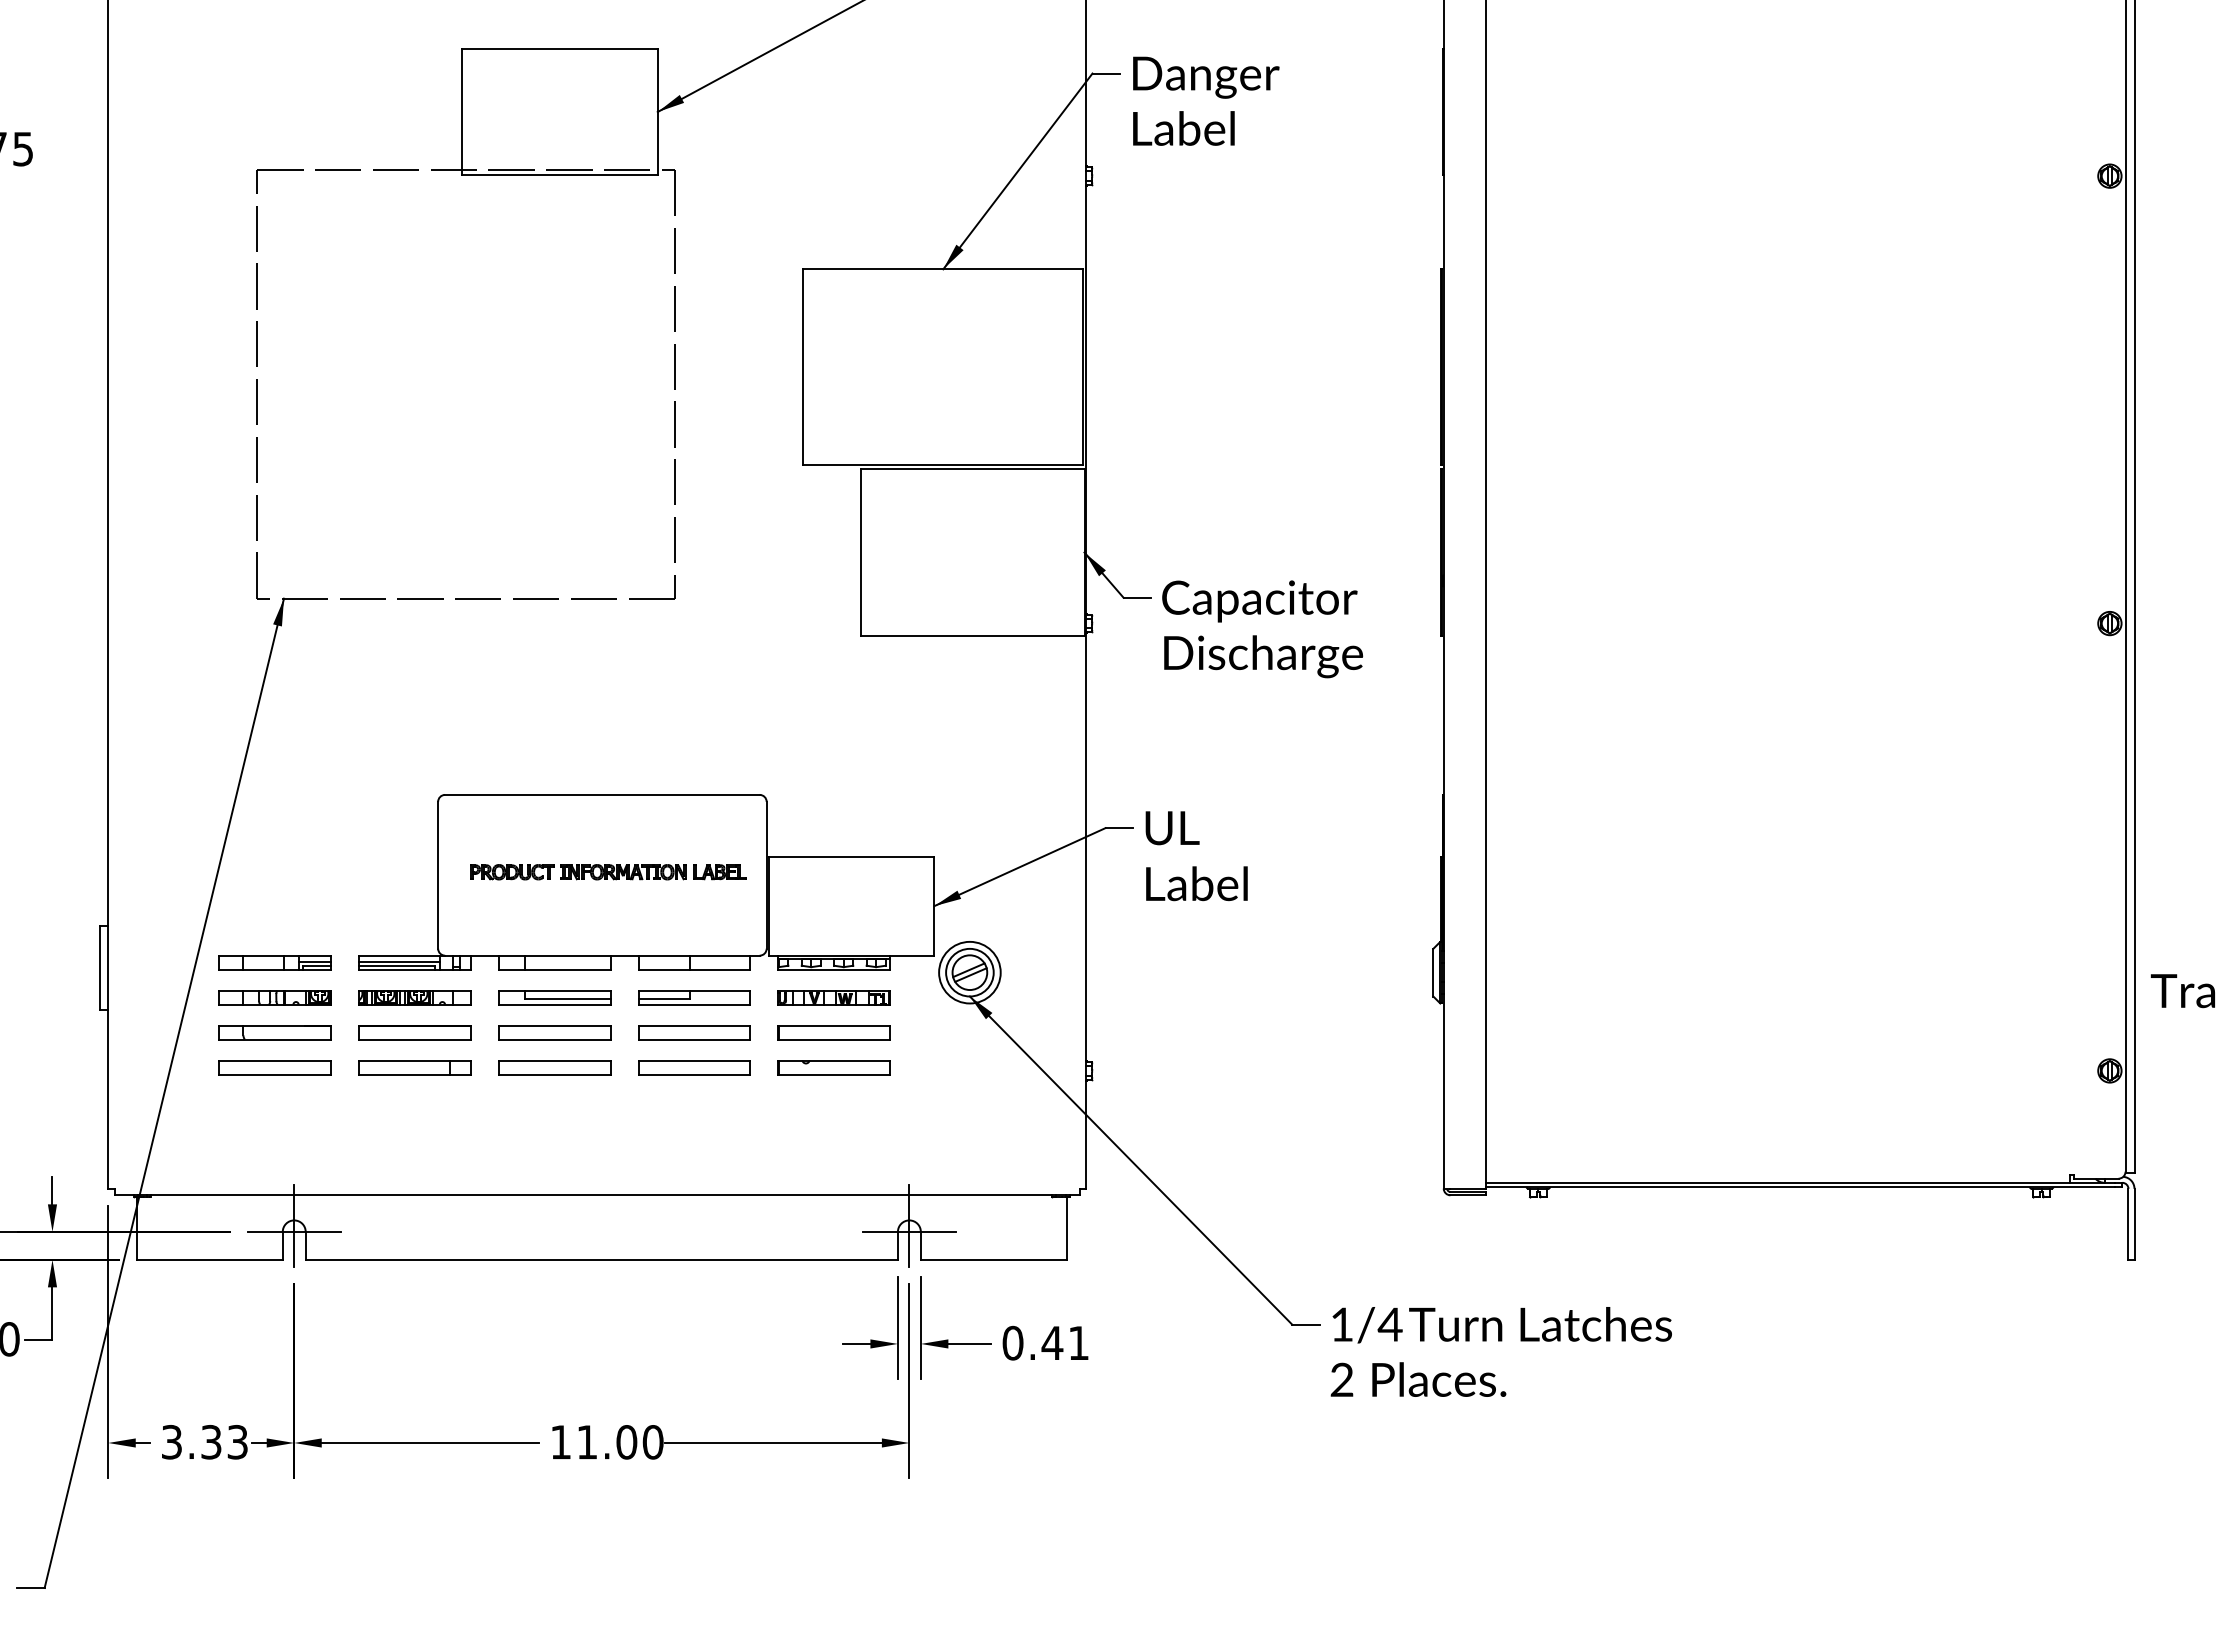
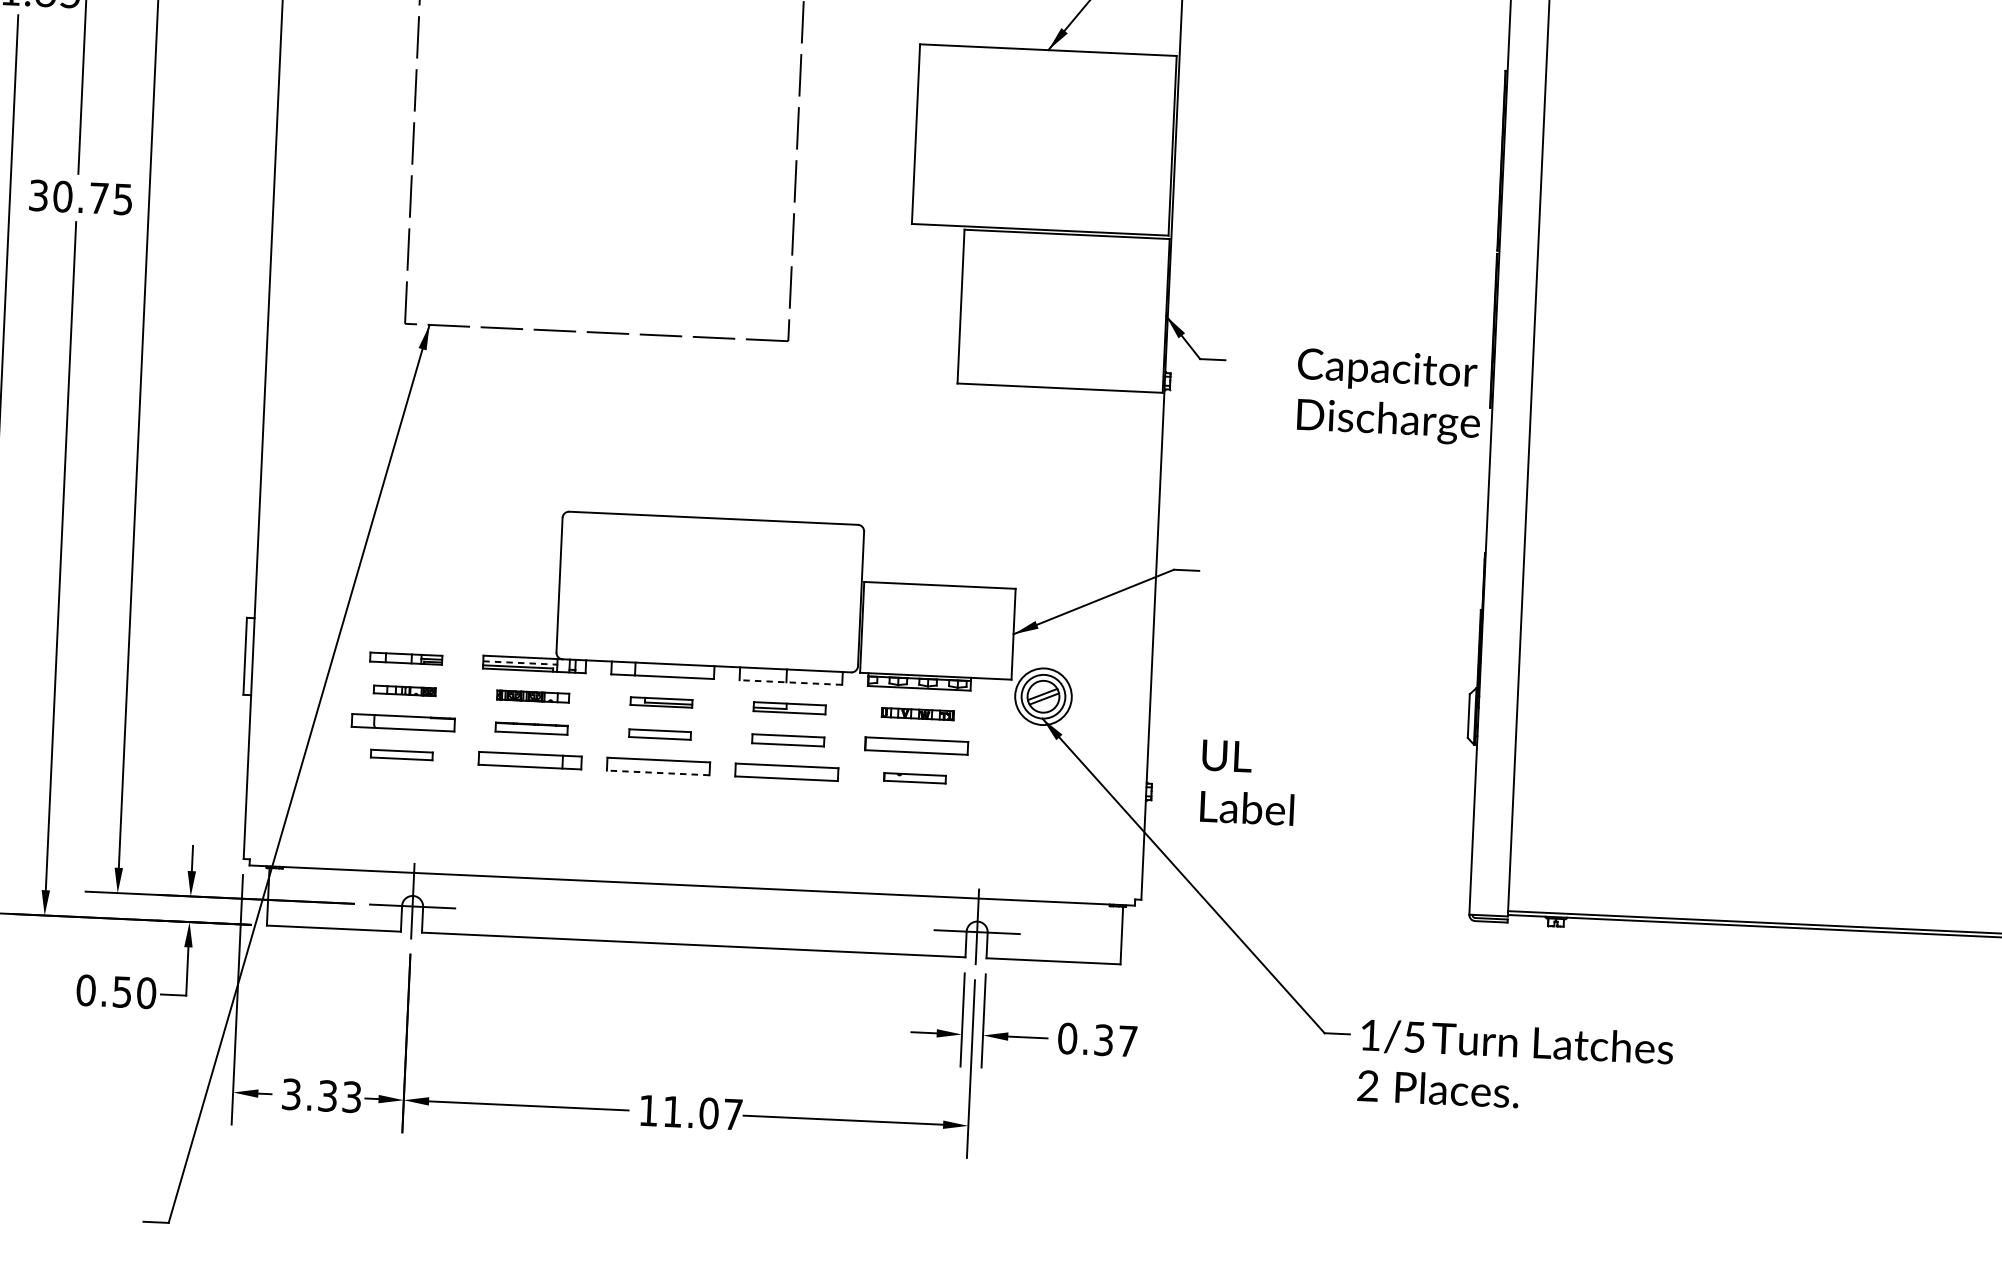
text: (1262, 629) -> (1388, 396), moved
text: (1196, 856) -> (1247, 783), moved
part: (608, 872) -> (715, 589), removed
line: (399, 961) -> (520, 662), solid -> dashed
part: (274, 962) -> (405, 658), size x0.7
line: (694, 969) -> (790, 682), solid -> dashed
part: (274, 997) -> (404, 690), size x0.6
part: (414, 997) -> (532, 696), size x0.7
part: (554, 997) -> (661, 702), size x0.6
part: (694, 997) -> (789, 708), size x0.7
part: (833, 997) -> (917, 713), size x0.7
part: (414, 1032) -> (531, 728), size x0.7
part: (554, 1032) -> (659, 734), size x0.6
part: (694, 1032) -> (788, 740), size x0.7
part: (274, 1067) -> (401, 754), size x0.6
part: (833, 1067) -> (914, 778), size x0.6
line: (554, 1074) -> (658, 772), solid -> dashed
text: (1389, 1324) -> (1413, 1037), 1/4 -> 1/5
text: (1064, 1342) -> (1114, 1040), 0.41 -> 0.37
text: (652, 1442) -> (732, 1114), 11.00 -> 11.07

